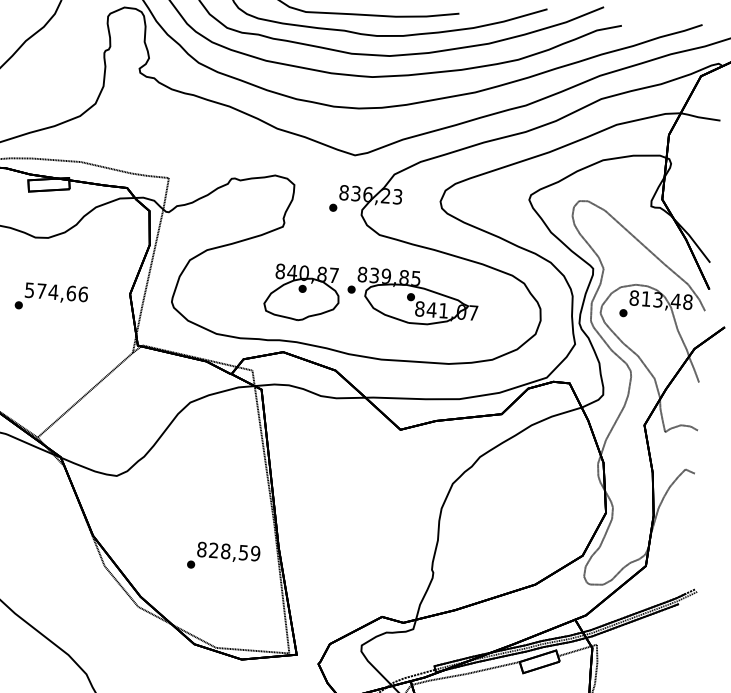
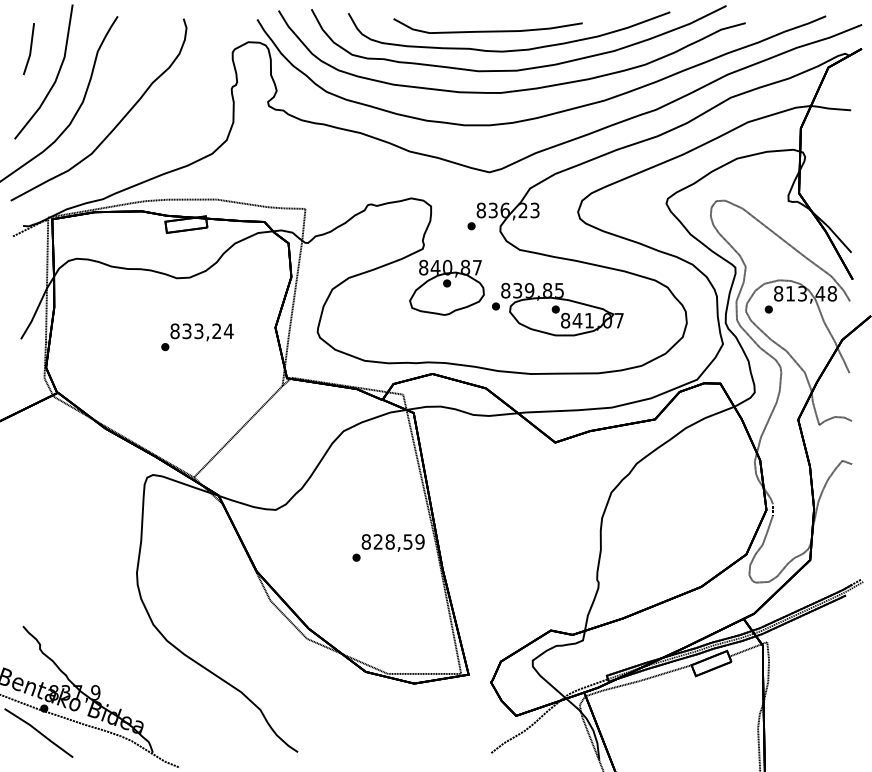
text: (56, 292) -> (201, 331), 574,66 -> 833,24
part: (301, 292) -> (446, 287), moved
text: (223, 556) -> (388, 547), moved

